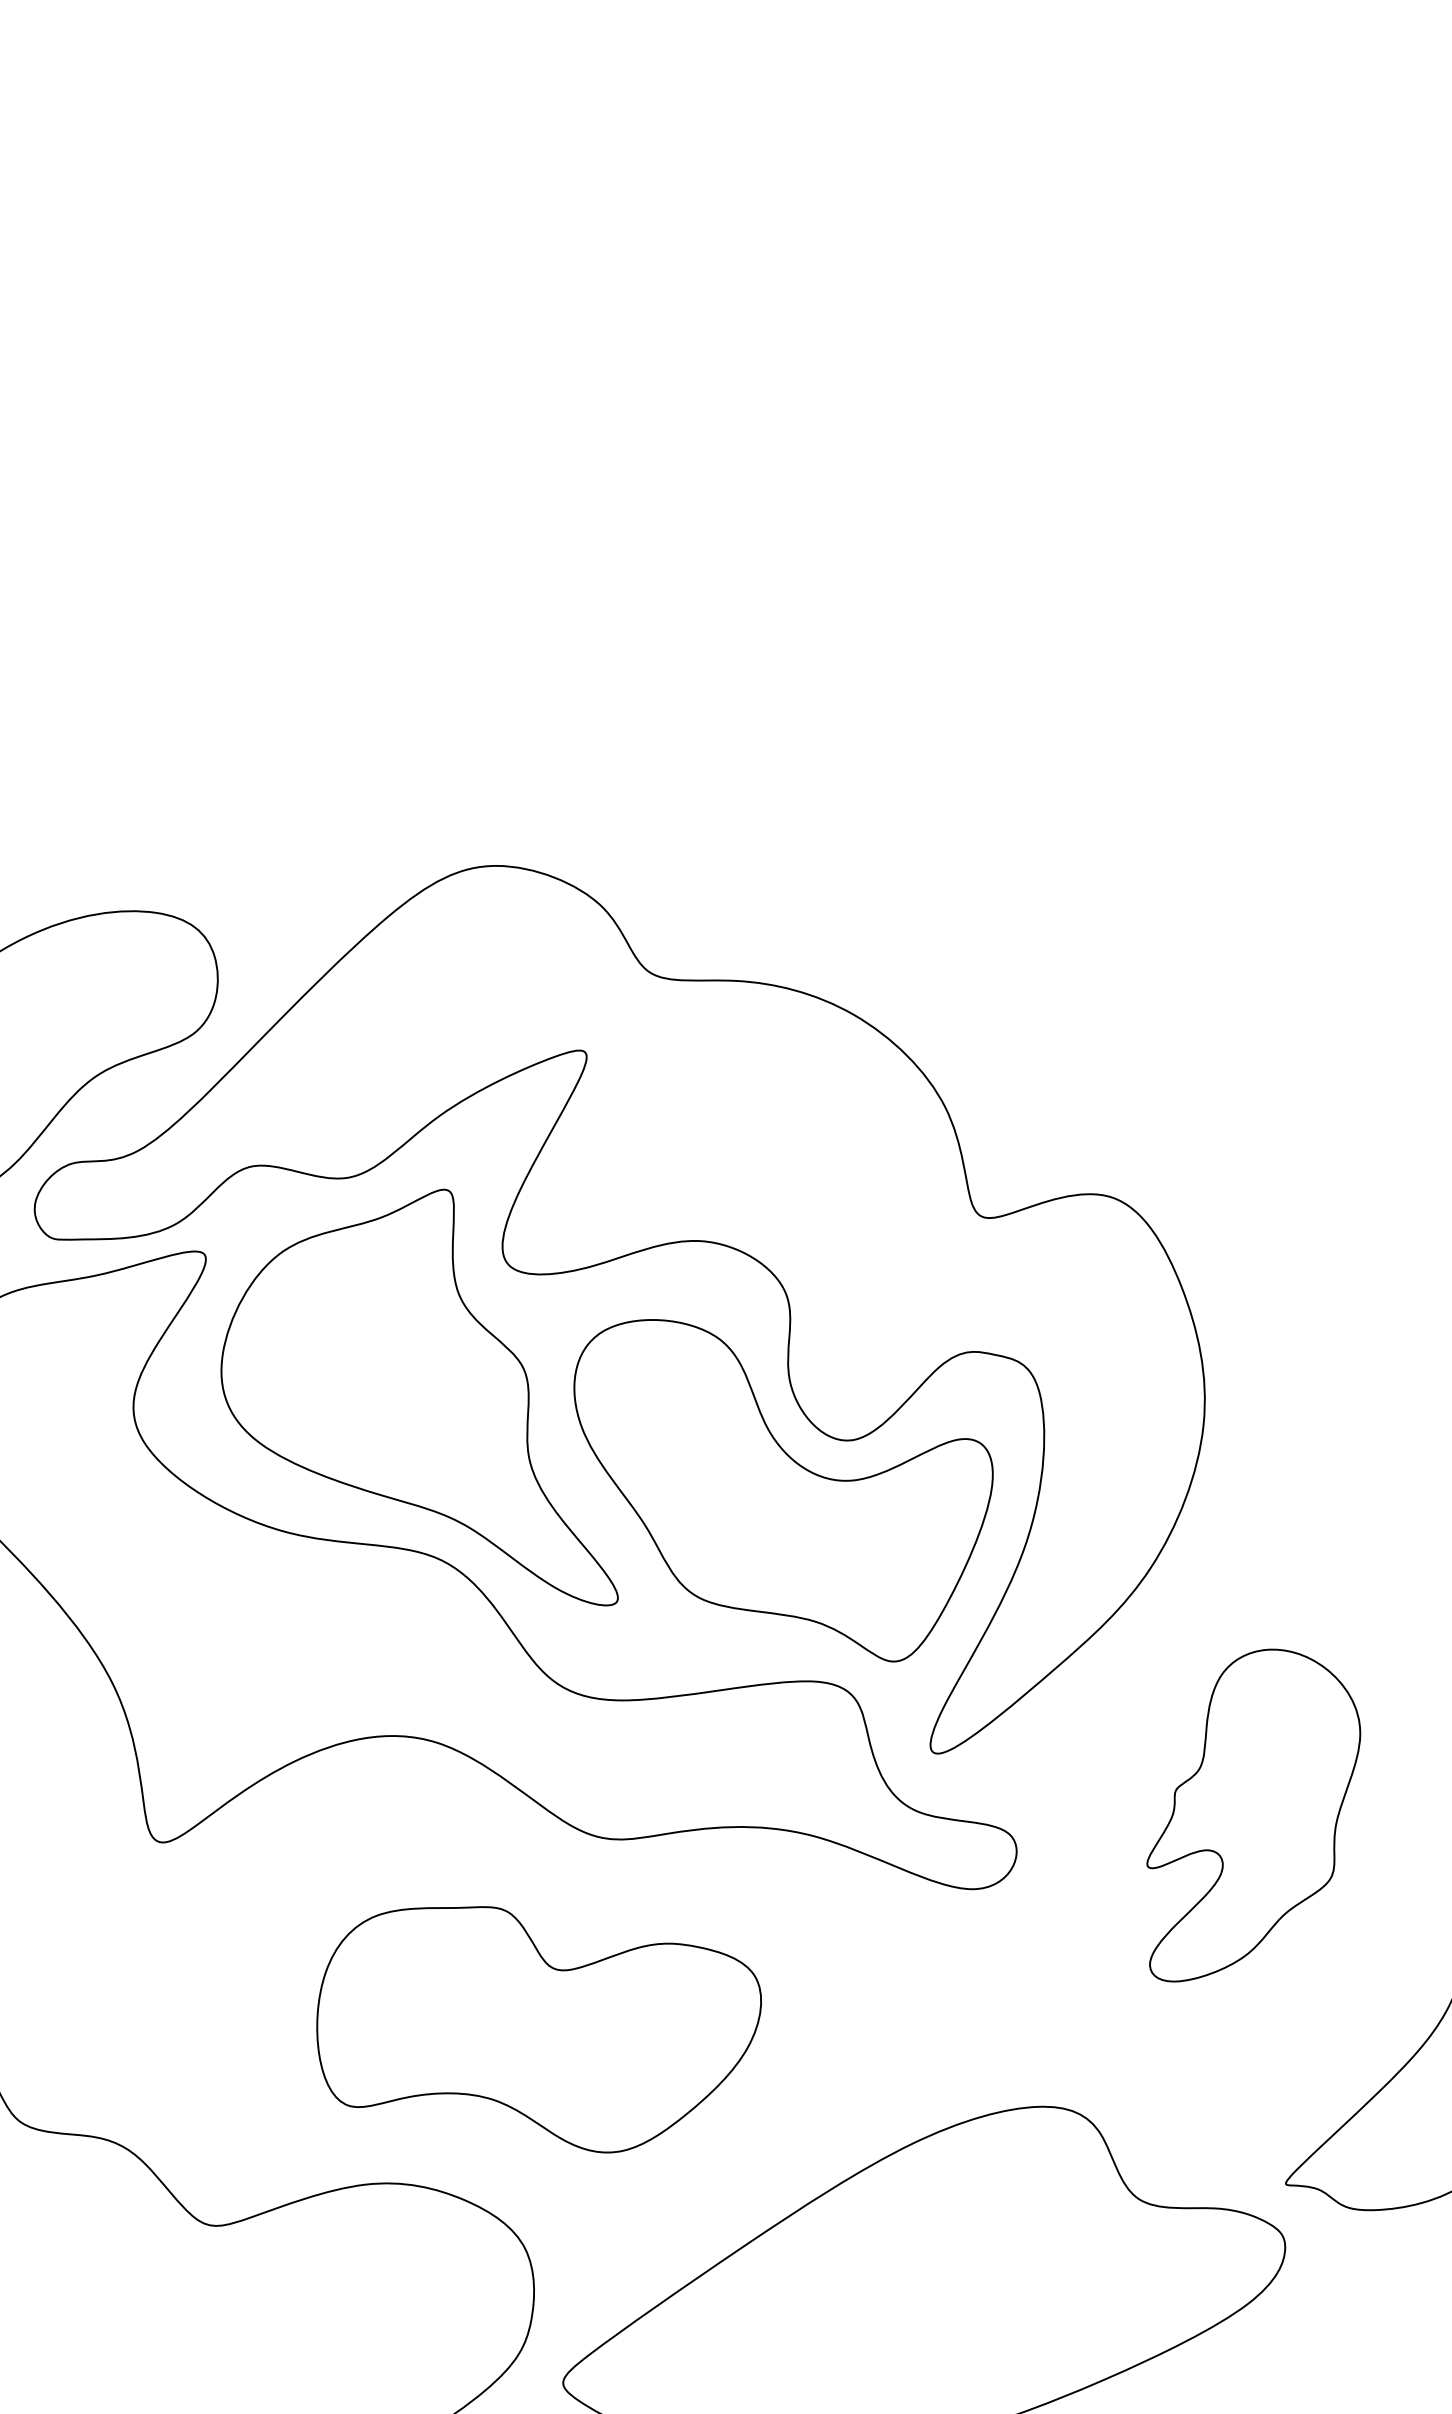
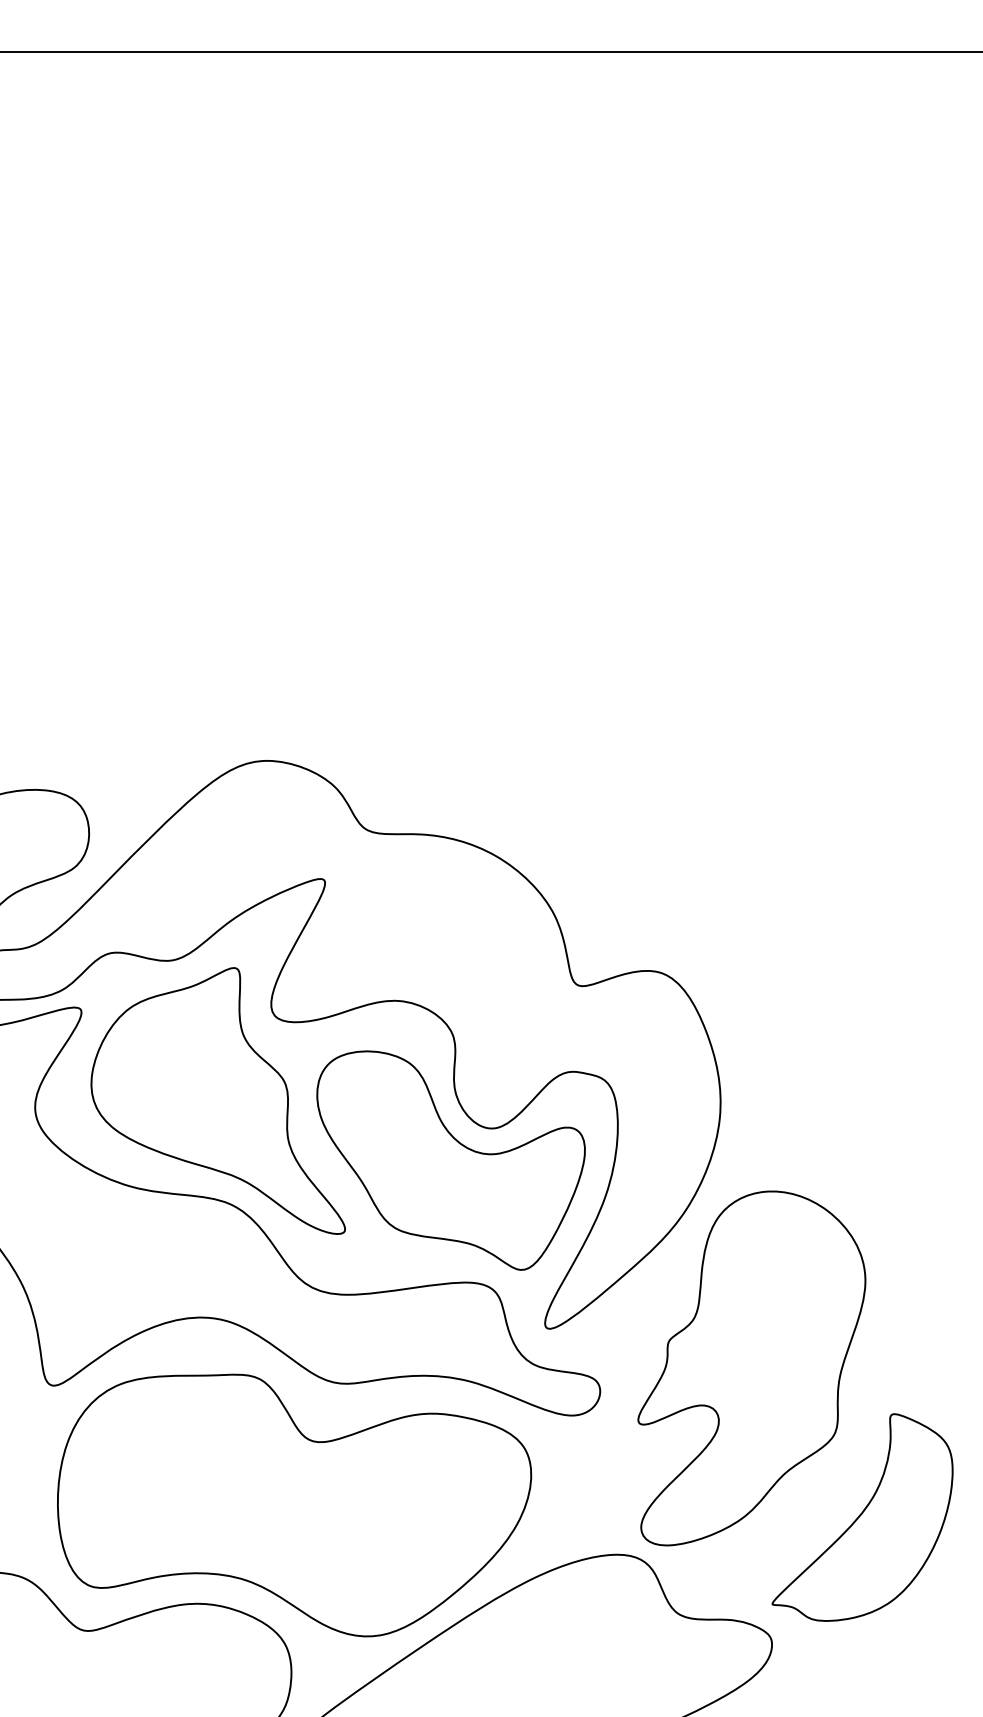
part: (1253, 1815) -> (751, 1368), size x1.67
part: (538, 2029) -> (294, 1505), size x1.67

